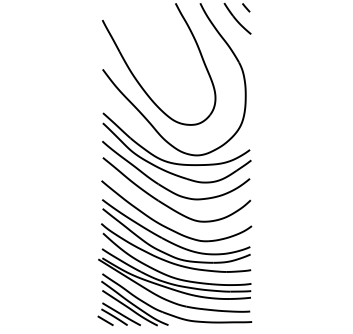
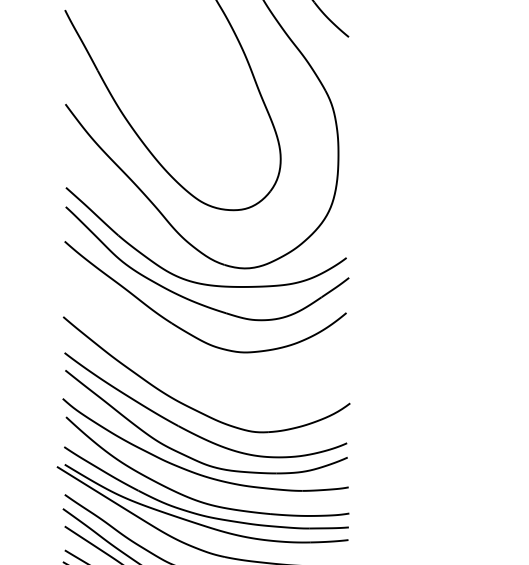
part: (168, 205) -> (191, 364), removed

